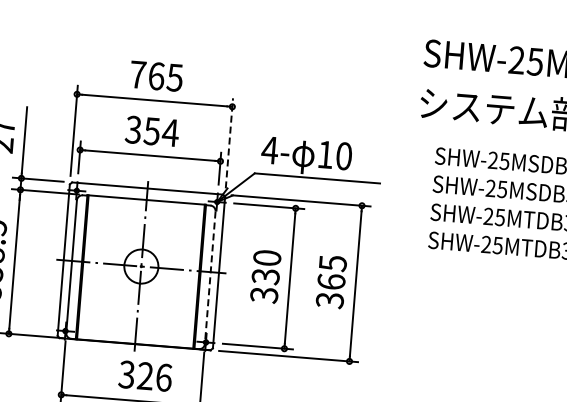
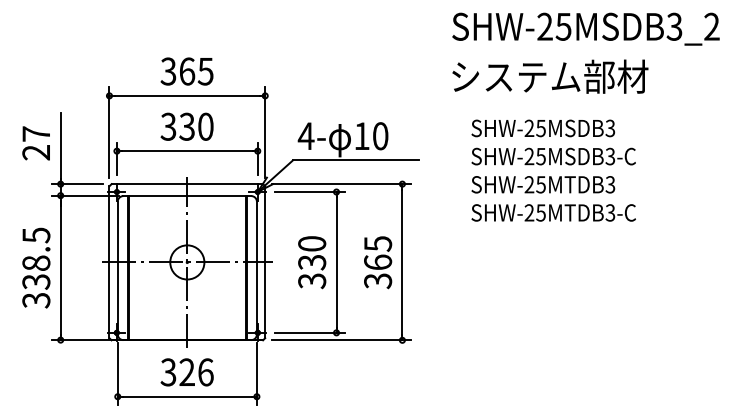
text: (137, 74) -> (168, 71), 765 -> 365
text: (161, 131) -> (196, 126), 354 -> 330
line: (229, 143) -> (265, 132), dashed -> solid
line: (209, 278) -> (256, 268), dashed -> solid
text: (144, 376) -> (186, 372), moved

